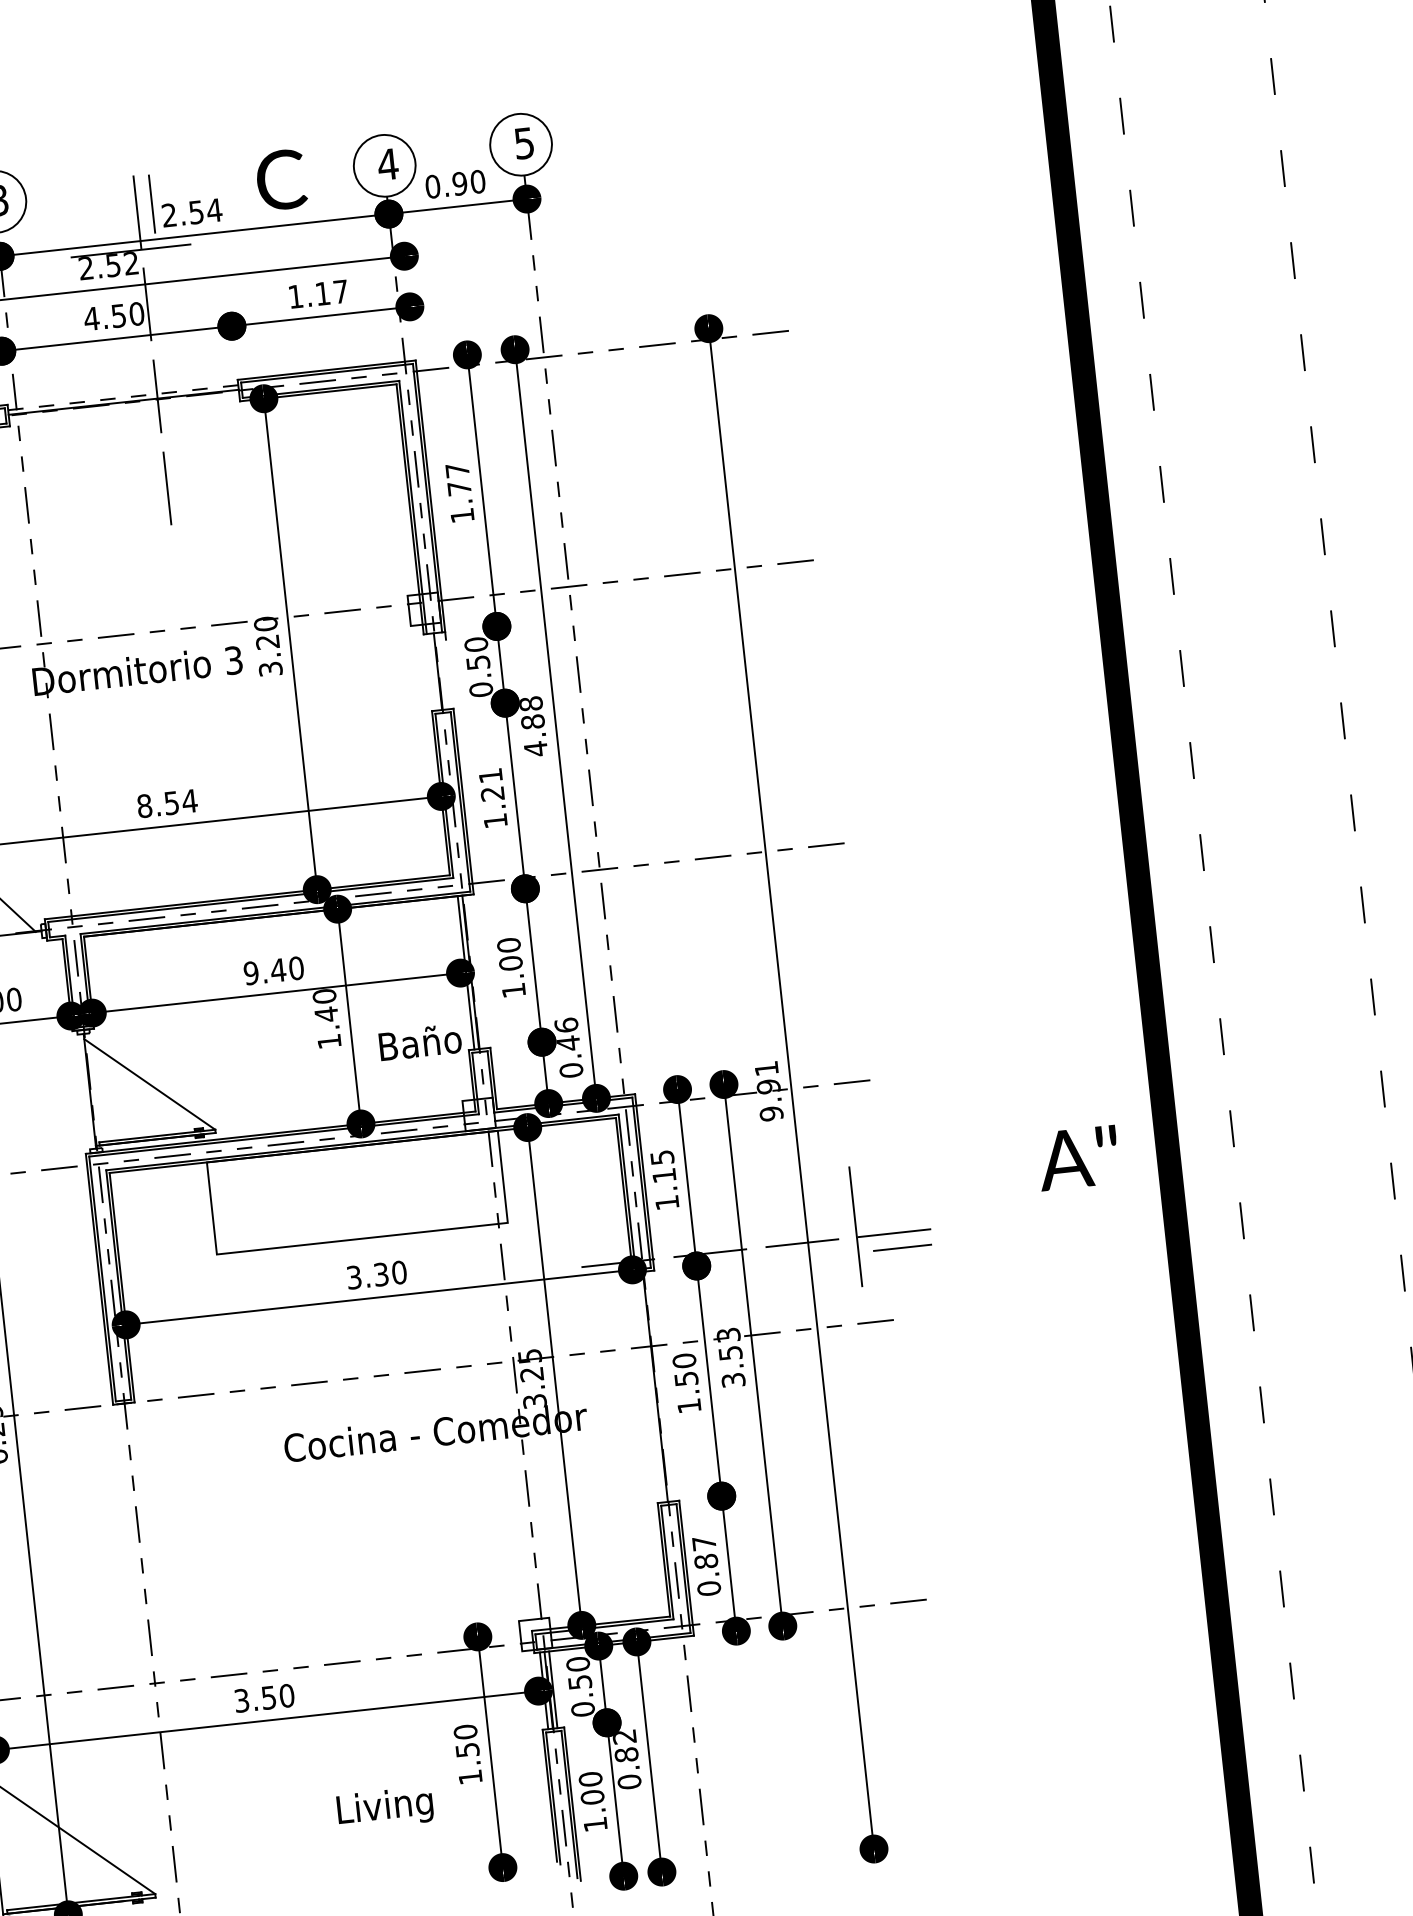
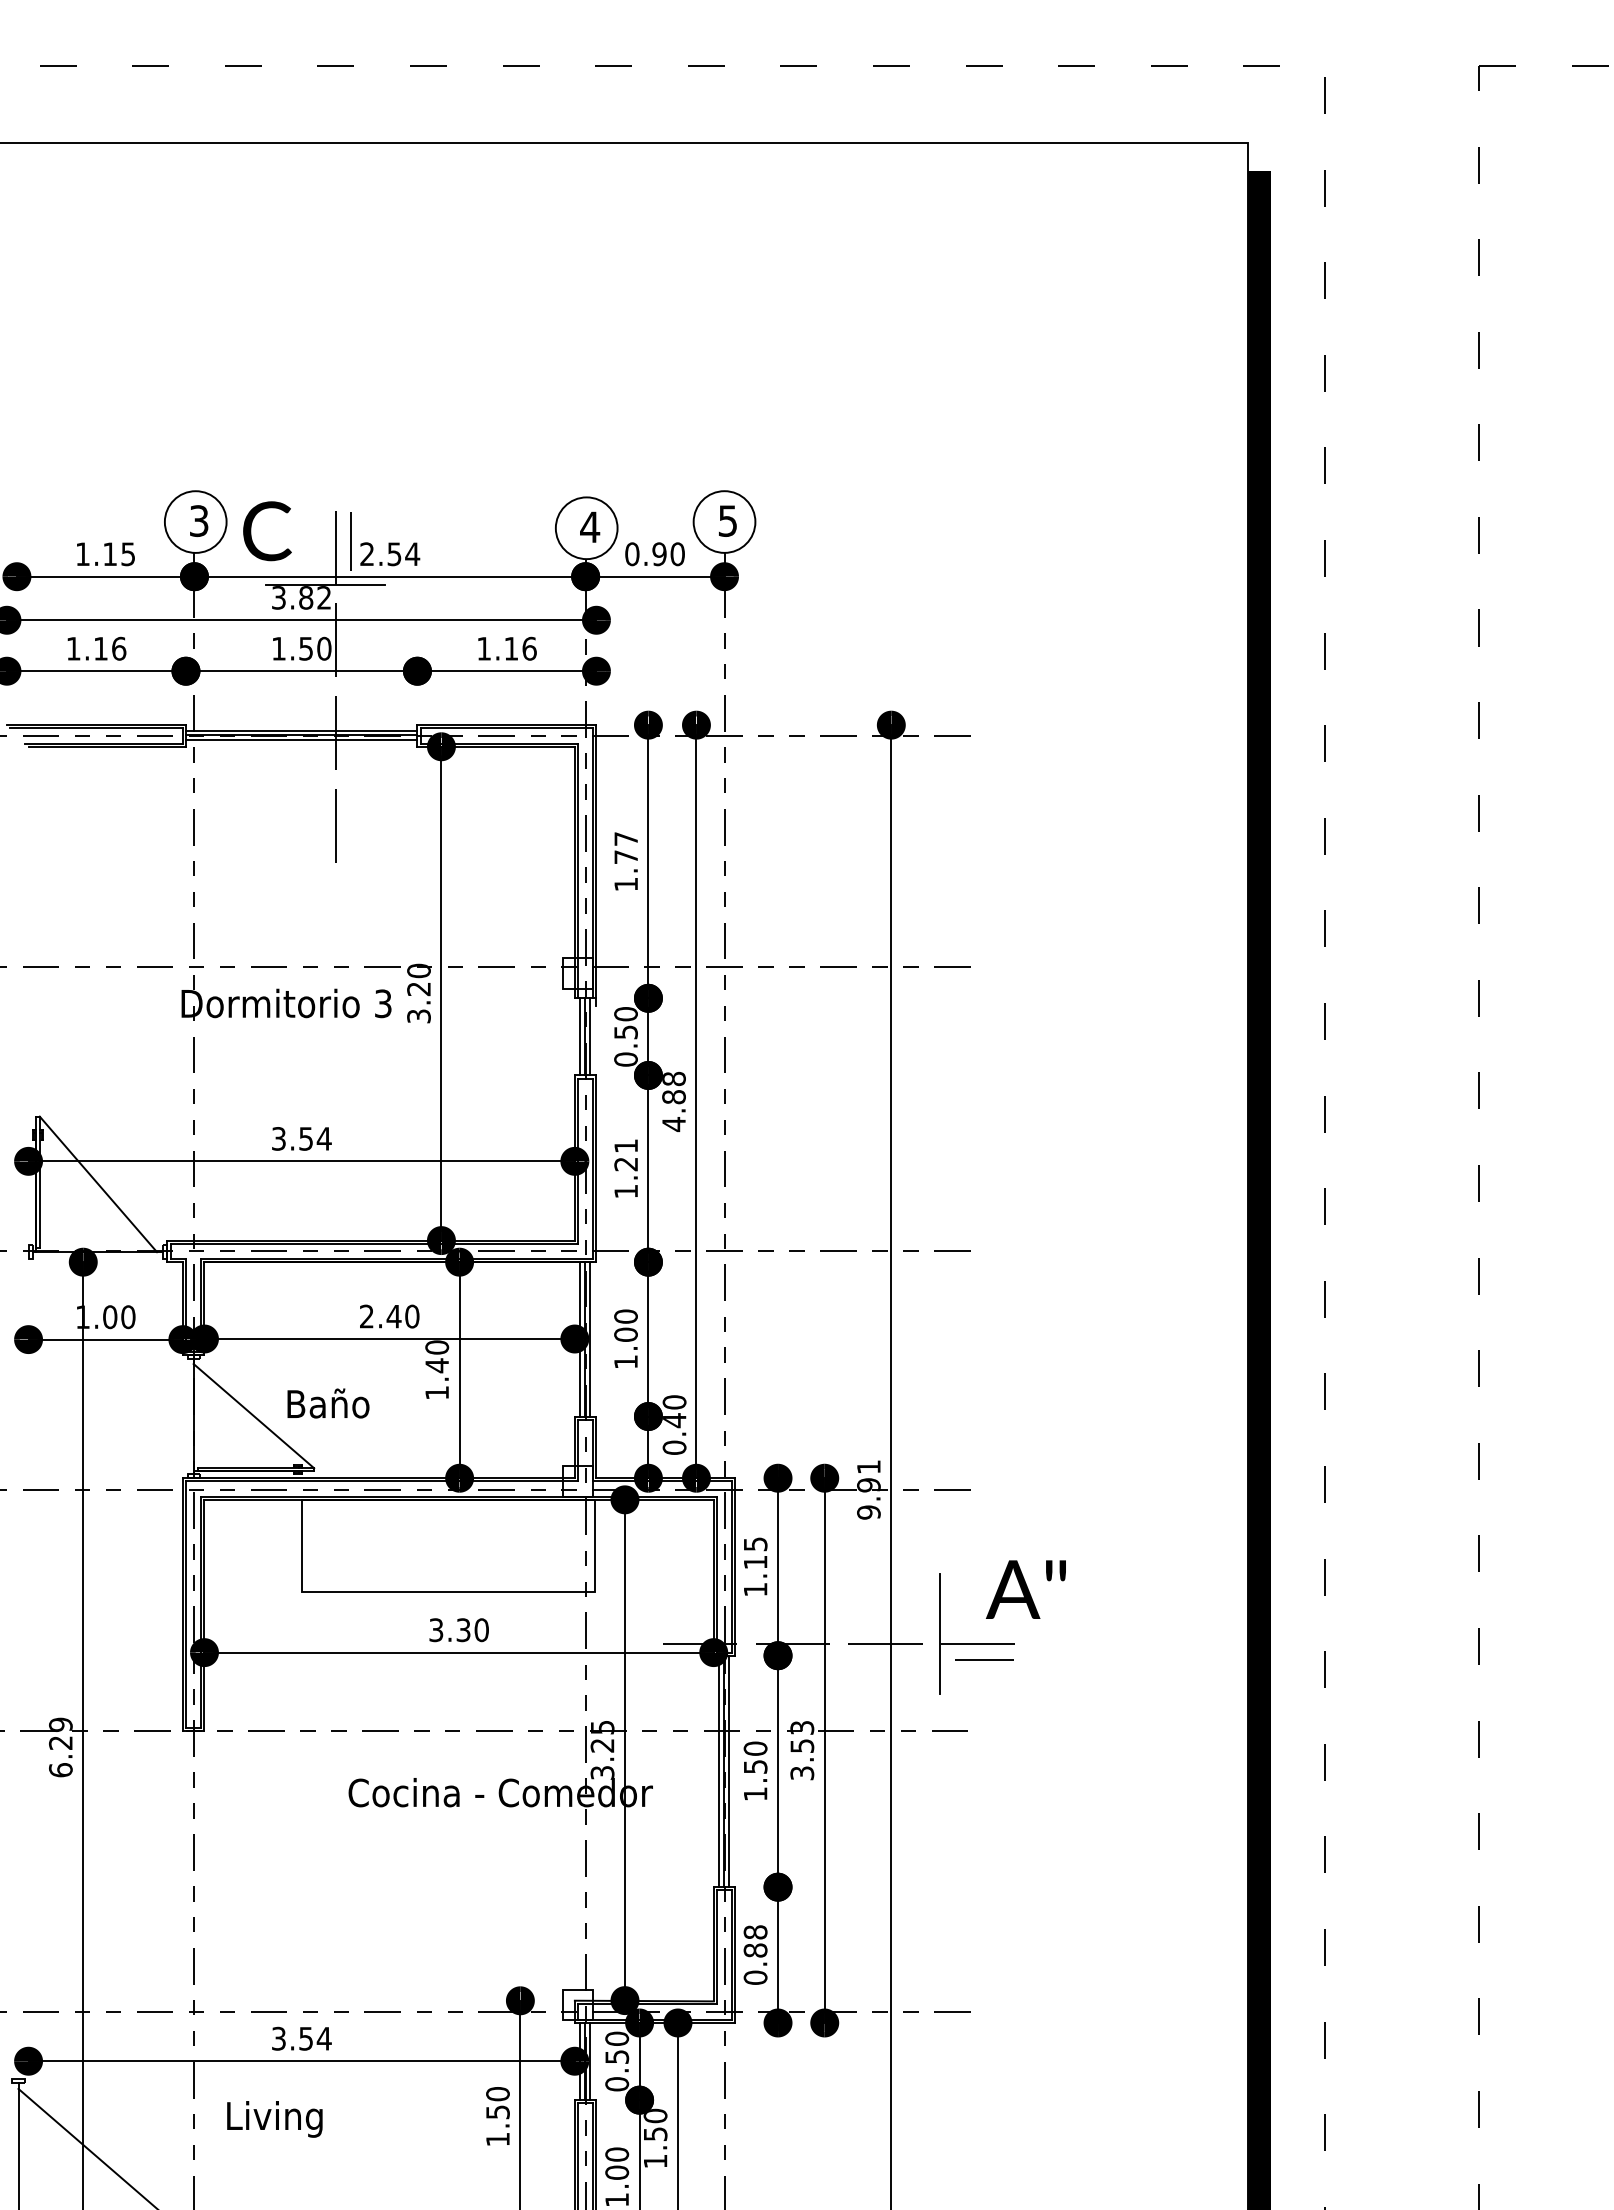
text: (281, 180) -> (267, 531), moved
text: (99, 266) -> (292, 597), 2.52 -> 3.82
text: (340, 291) -> (529, 648), 1.17 -> 1.16
text: (91, 318) -> (278, 648), 4.50 -> 1.50
line: (123, 397) -> (301, 730), dashed -> solid
line: (124, 406) -> (301, 739), added
line: (442, 670) -> (589, 1036), added
line: (433, 671) -> (580, 1036), added
text: (144, 805) -> (278, 1138), 8.54 -> 3.54
line: (475, 972) -> (589, 1339), added
text: (250, 973) -> (366, 1316), 9.40 -> 2.40
text: (566, 1025) -> (674, 1402), 0.46 -> 0.40
text: (420, 1042) -> (328, 1403), moved
text: (1077, 1158) -> (1025, 1589), moved
line: (659, 1386) -> (728, 1771), added
line: (651, 1387) -> (719, 1771), added
text: (704, 1543) -> (755, 1932), 0.87 -> 0.88
text: (286, 1695) -> (323, 2038), 3.50 -> 3.54
text: (627, 1759) -> (655, 2138), 0.82 -> 1.50
text: (384, 1808) -> (274, 2119), moved

